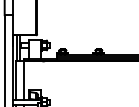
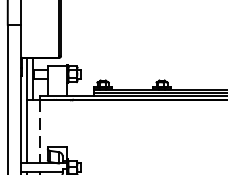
line: (24, 81) -> (40, 133), solid -> dashed

